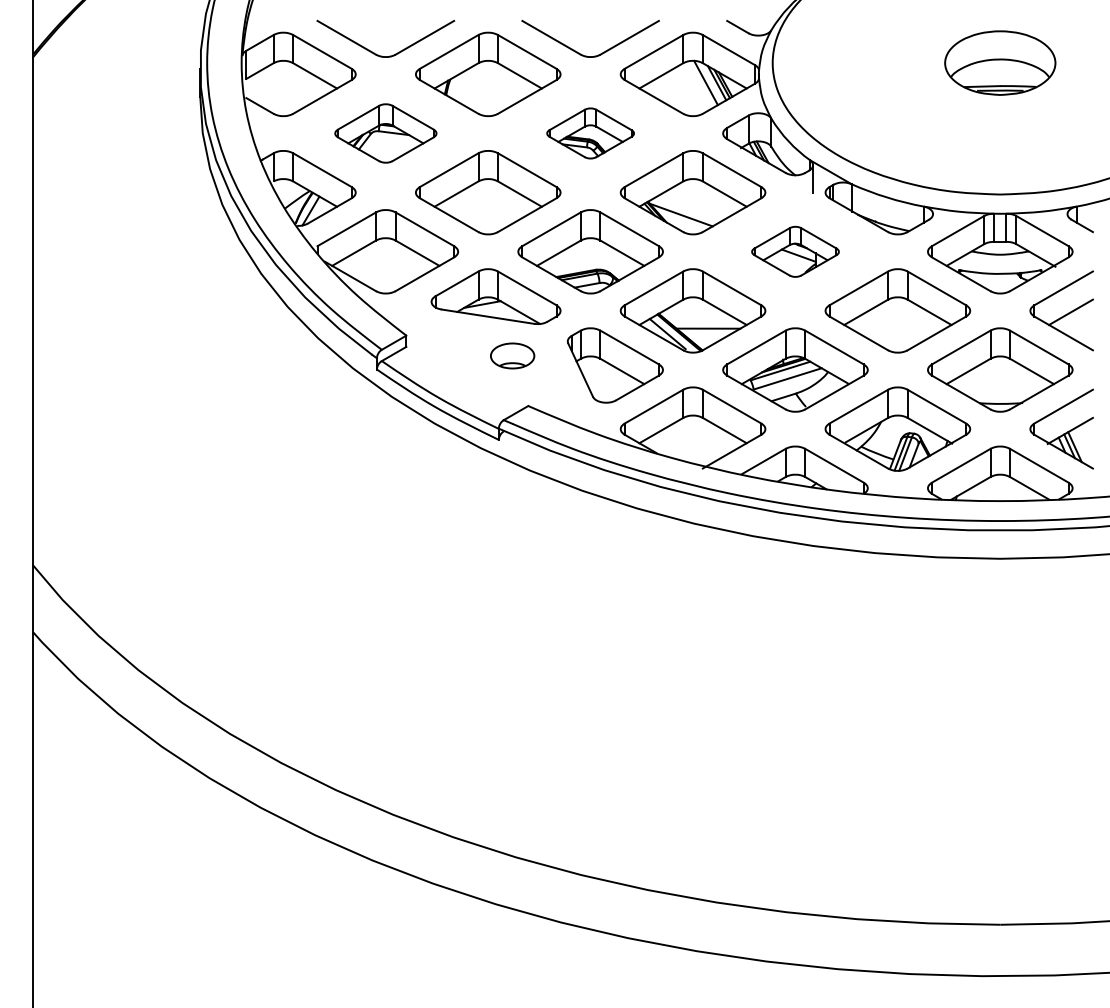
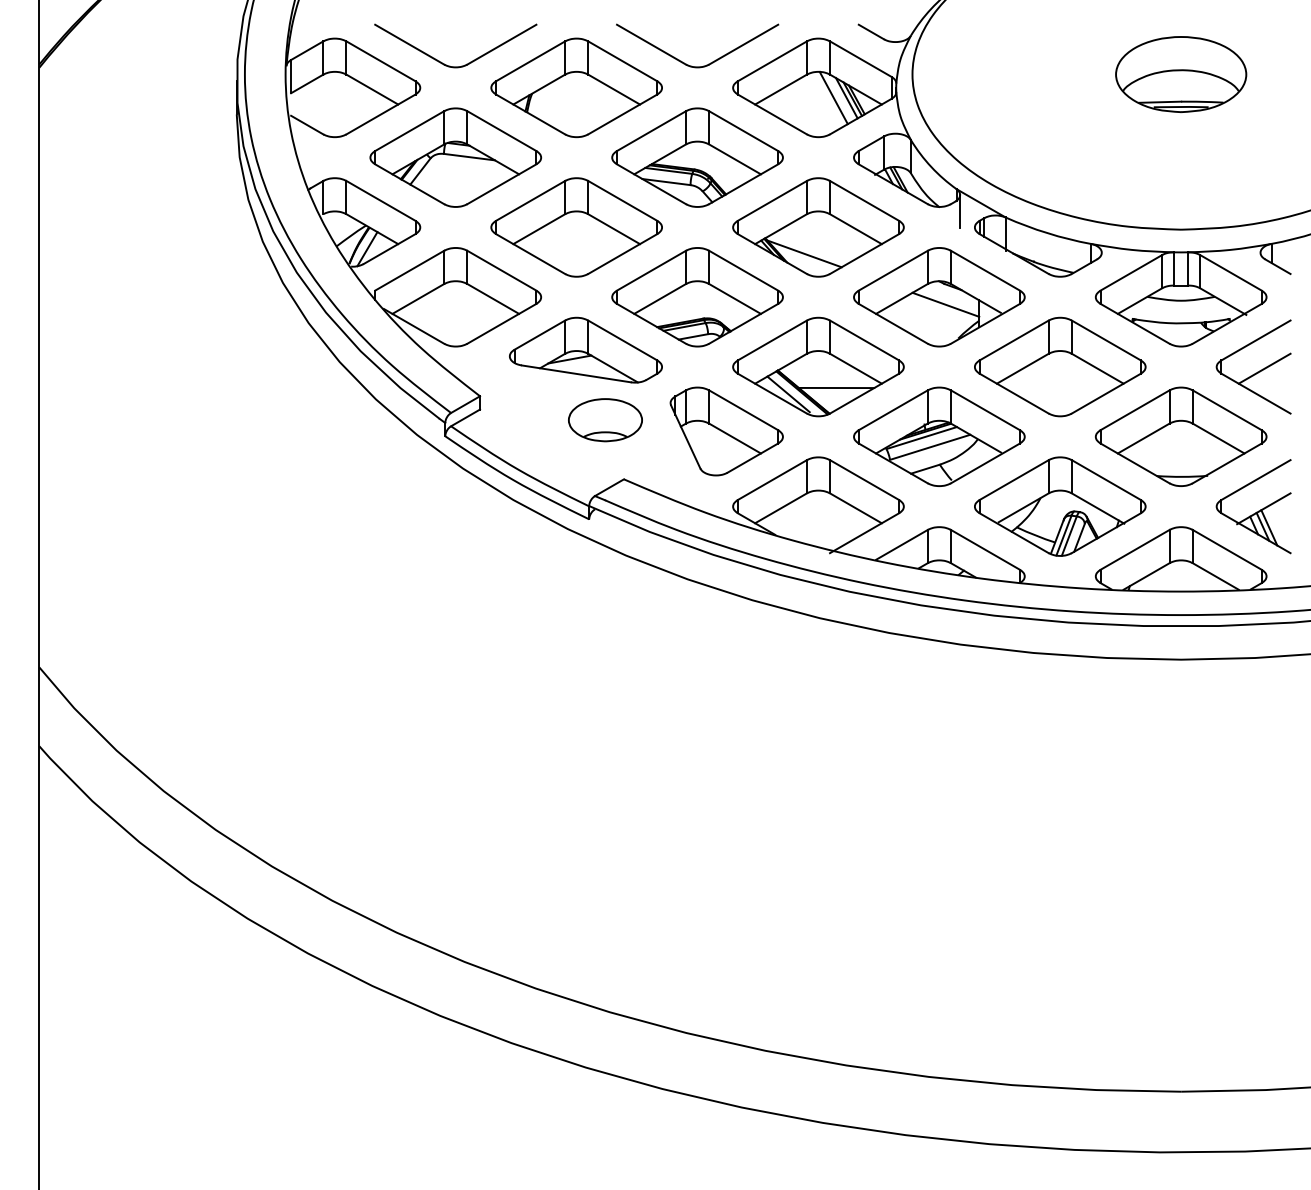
part: (385, 133) -> (455, 157), size x1.43
part: (590, 133) -> (697, 157), size x1.67
part: (795, 251) -> (939, 297), size x1.67
part: (512, 356) -> (605, 420), size x1.43

